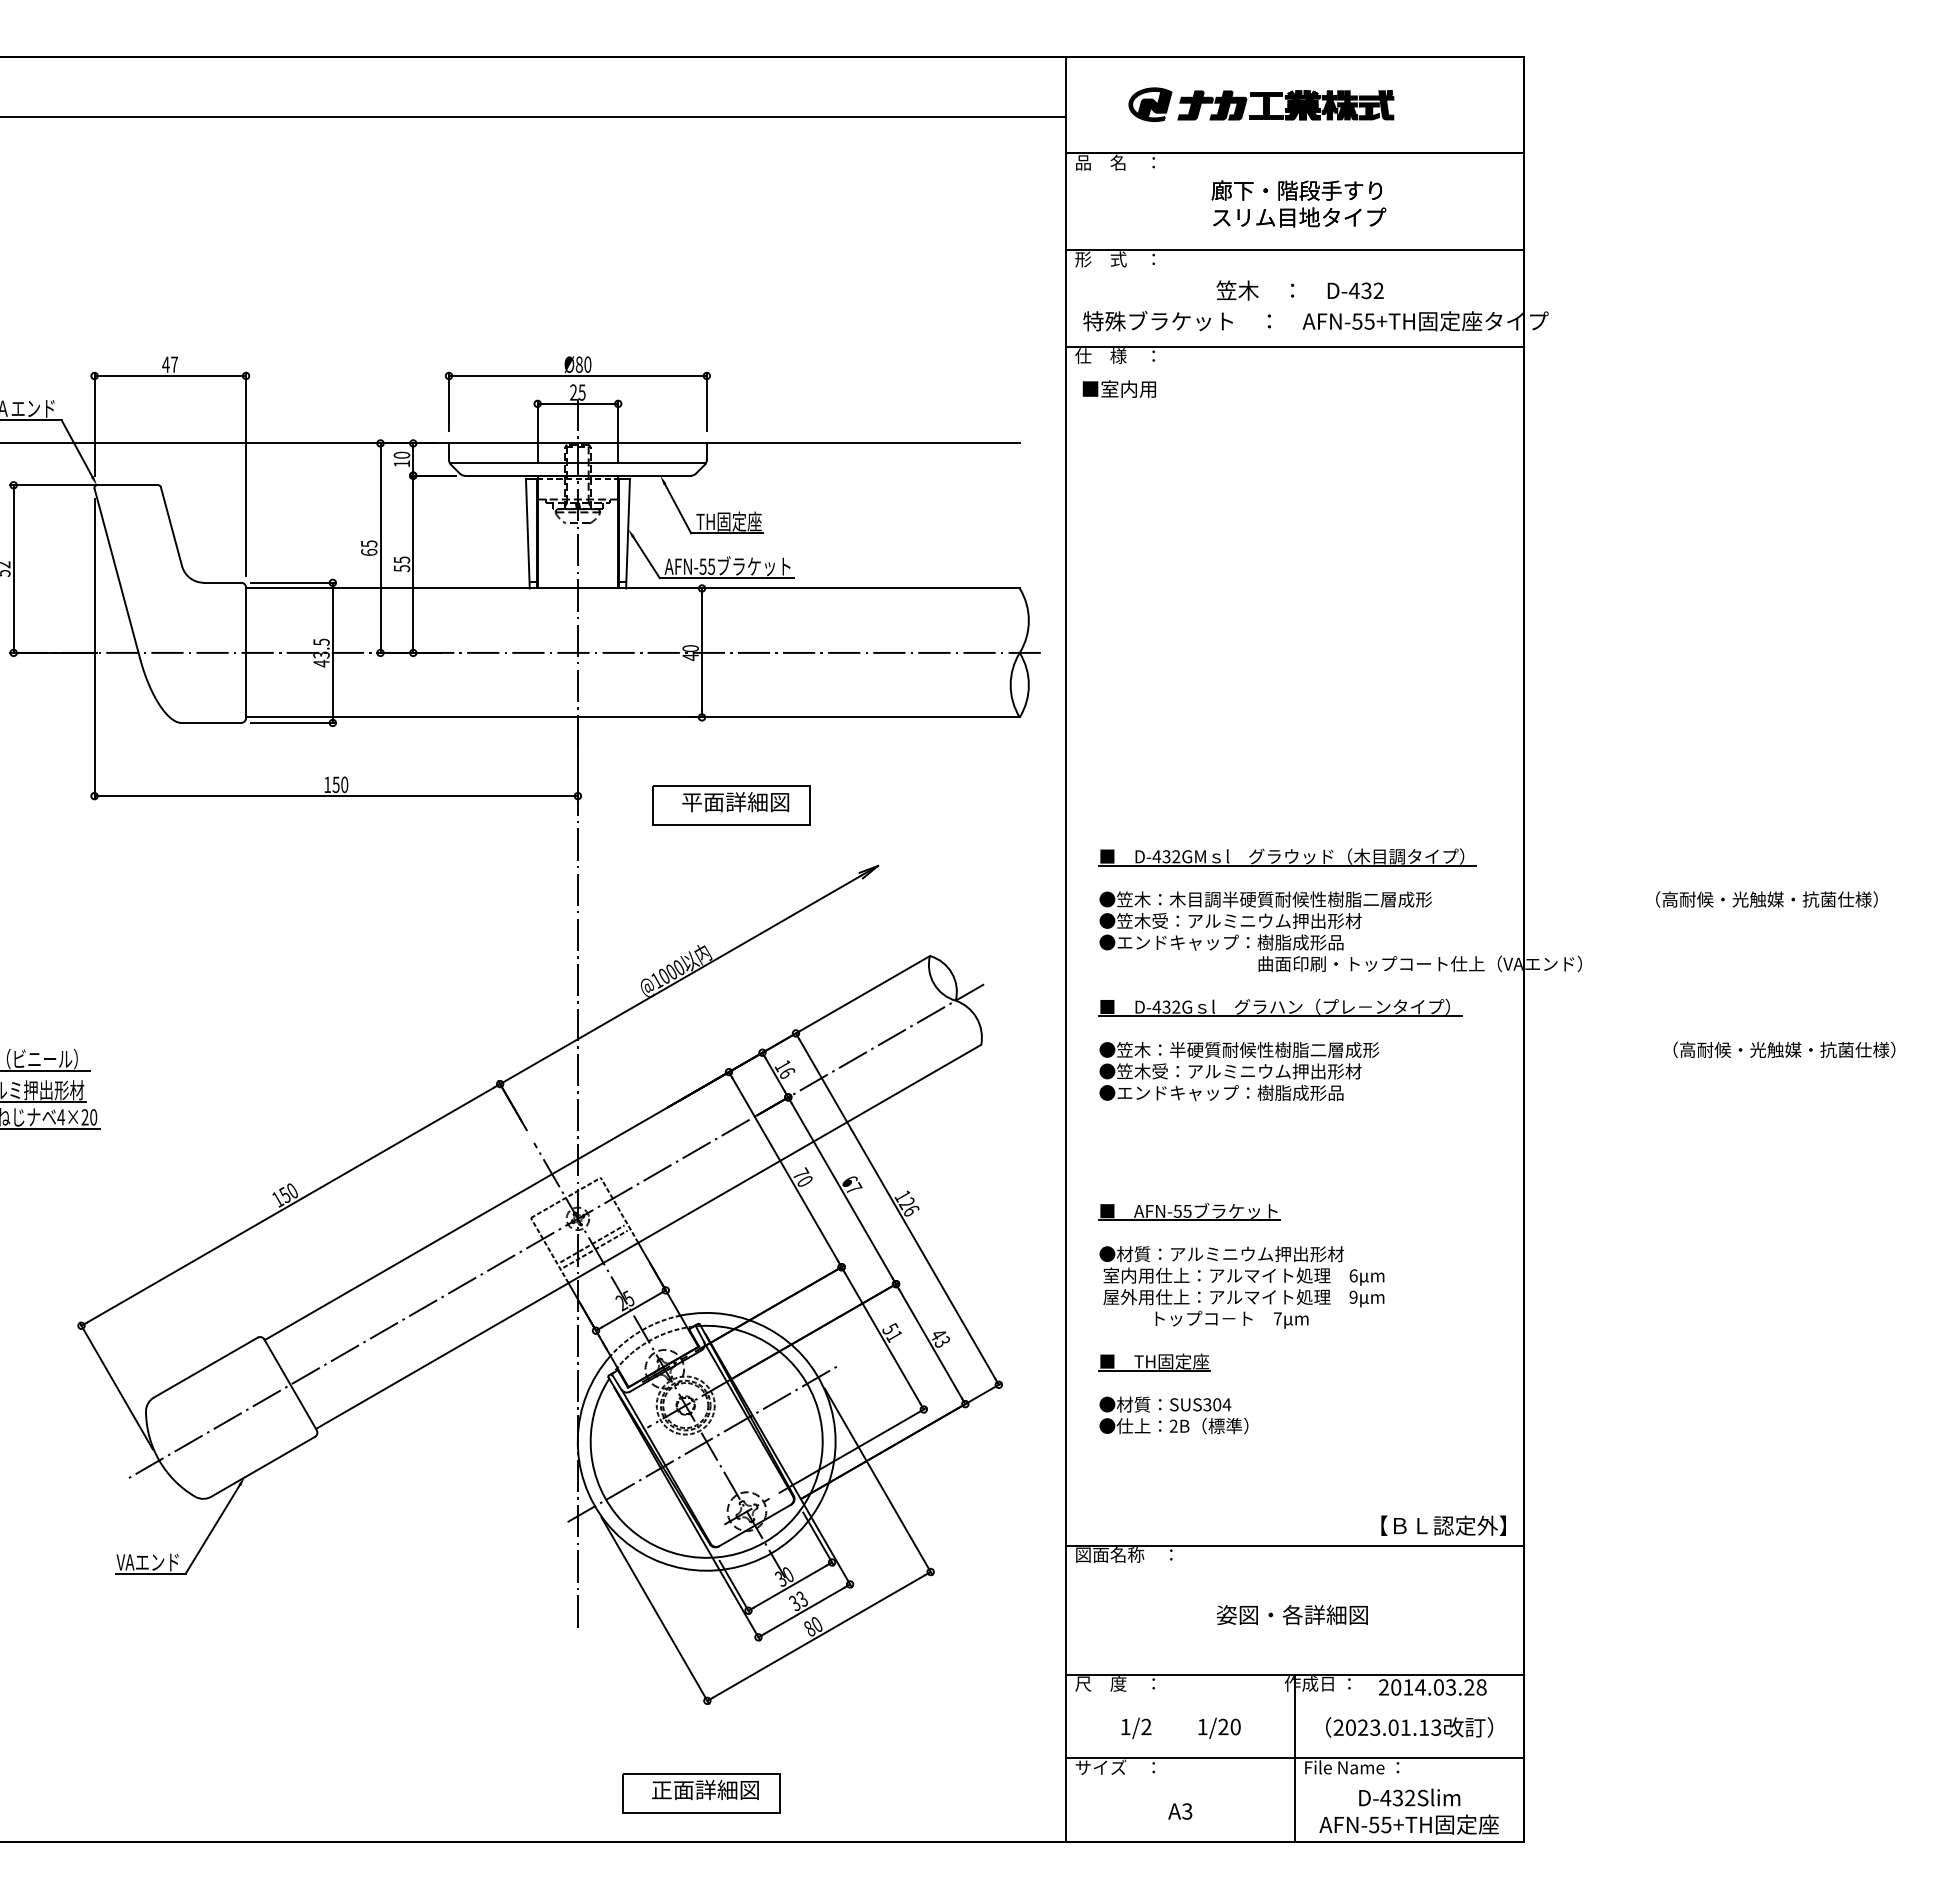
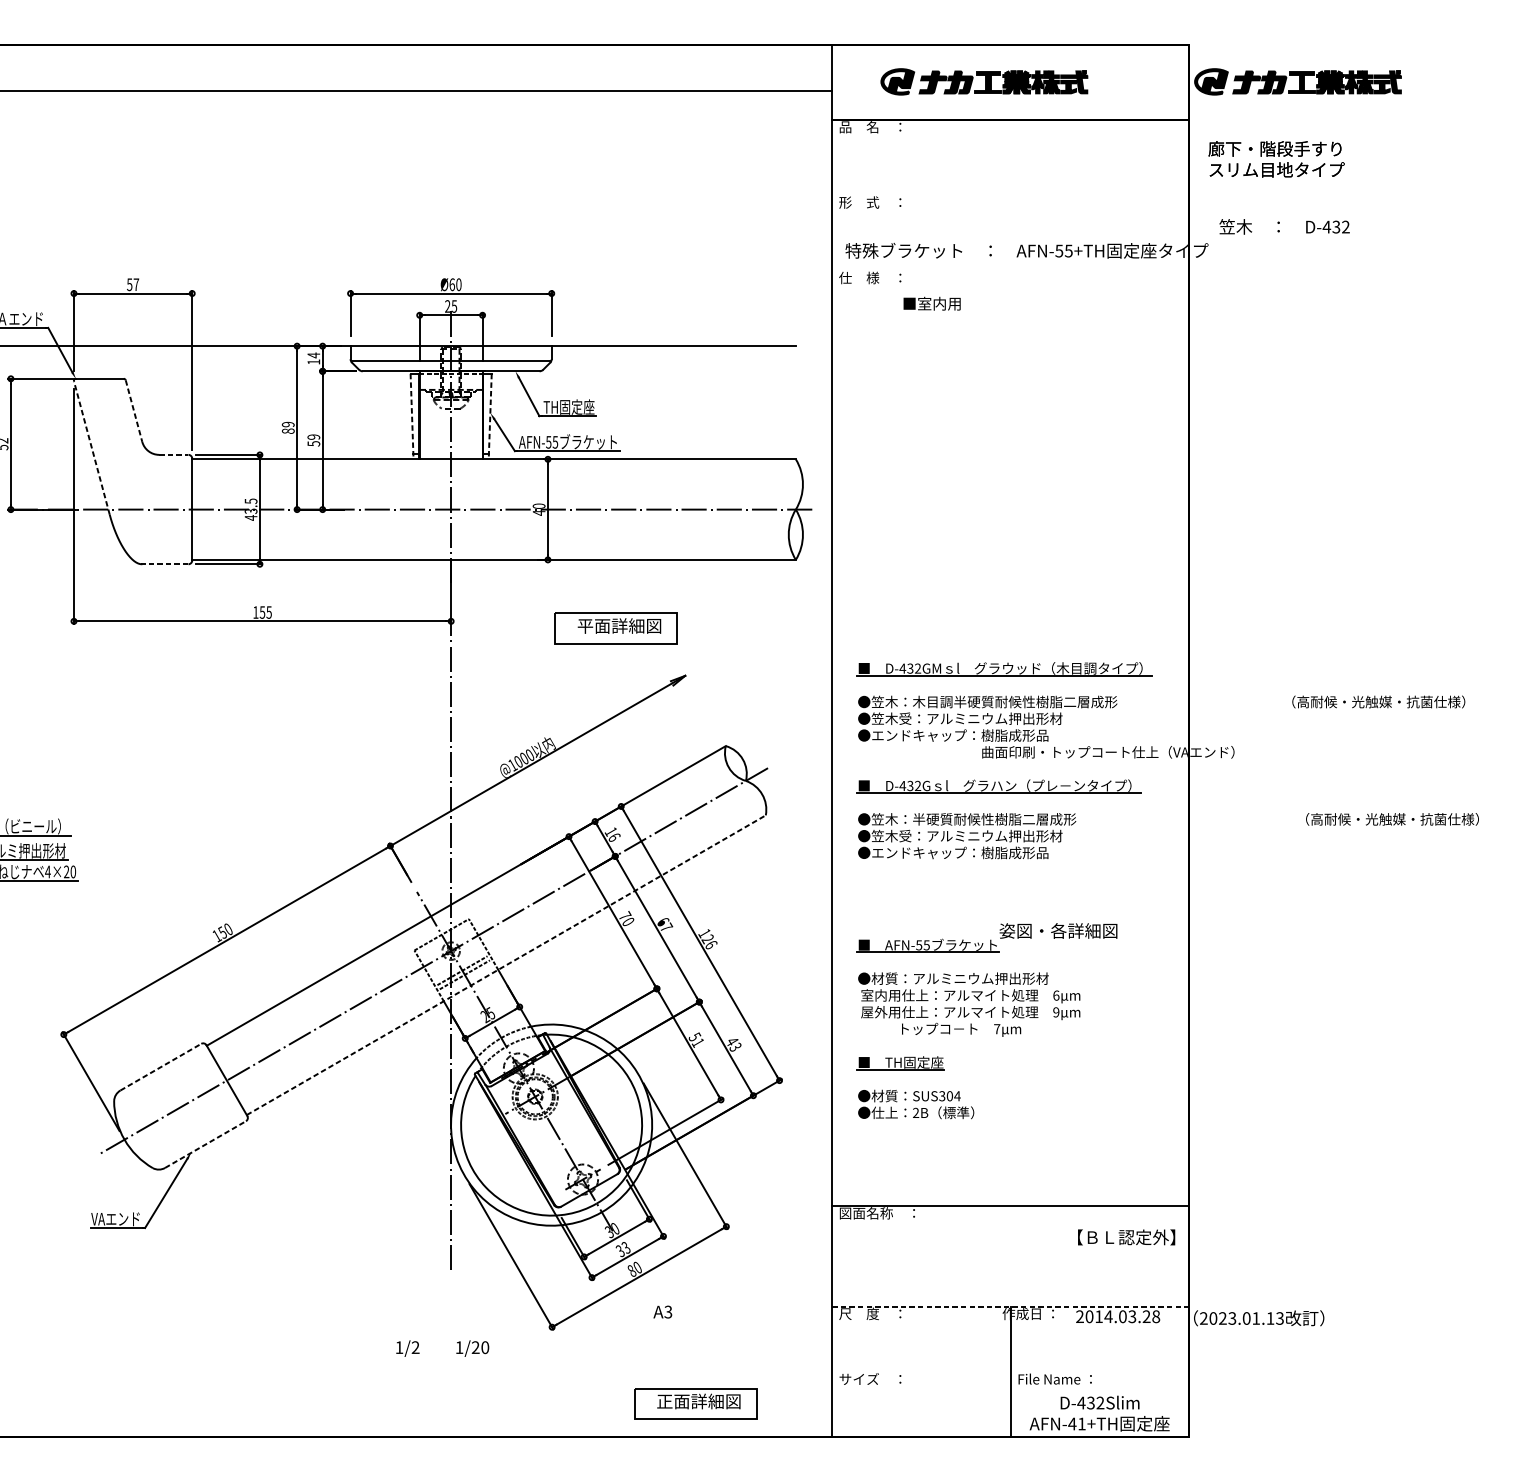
part: (1663, 104) -> (1298, 81), added
text: (1298, 203) -> (1276, 158), moved
line: (1294, 250) -> (1010, 195), removed
text: (1299, 290) -> (1284, 226), moved
line: (1294, 346) -> (1010, 270), removed
text: (165, 364) -> (129, 284), 47 -> 57
text: (578, 364) -> (451, 284), Ø80 -> Ø60
text: (1118, 388) -> (931, 303), moved
text: (401, 455) -> (313, 355), 10 -> 14
line: (171, 526) -> (134, 410), solid -> dashed
line: (527, 533) -> (411, 416), solid -> dashed
line: (628, 533) -> (490, 416), solid -> dashed
text: (369, 547) -> (288, 427), 65 -> 89
text: (401, 559) -> (313, 436), 55 -> 59
line: (117, 574) -> (91, 448), solid -> dashed
line: (222, 582) -> (173, 454), solid -> dashed
line: (210, 722) -> (164, 563), solid -> dashed
text: (344, 784) -> (269, 612), 150 -> 155
part: (731, 805) -> (616, 628), moved
line: (649, 1236) -> (506, 964), solid -> dashed
line: (205, 1367) -> (160, 1067), solid -> dashed
line: (702, 1444) -> (548, 1127), removed
line: (263, 1466) -> (205, 1144), solid -> dashed
text: (1443, 1525) -> (1126, 1237), moved
text: (1292, 1614) -> (1058, 930), moved
line: (1295, 1674) -> (1010, 1306), solid -> dashed
text: (1180, 1727) -> (442, 1347), moved
text: (1409, 1727) -> (1259, 1318), moved
line: (1294, 1758) -> (1010, 1372), removed
part: (701, 1793) -> (695, 1404), moved
text: (1180, 1811) -> (663, 1312), moved
text: (1379, 1825) -> (1076, 1424), AFN-55+TH -> AFN-41+TH

